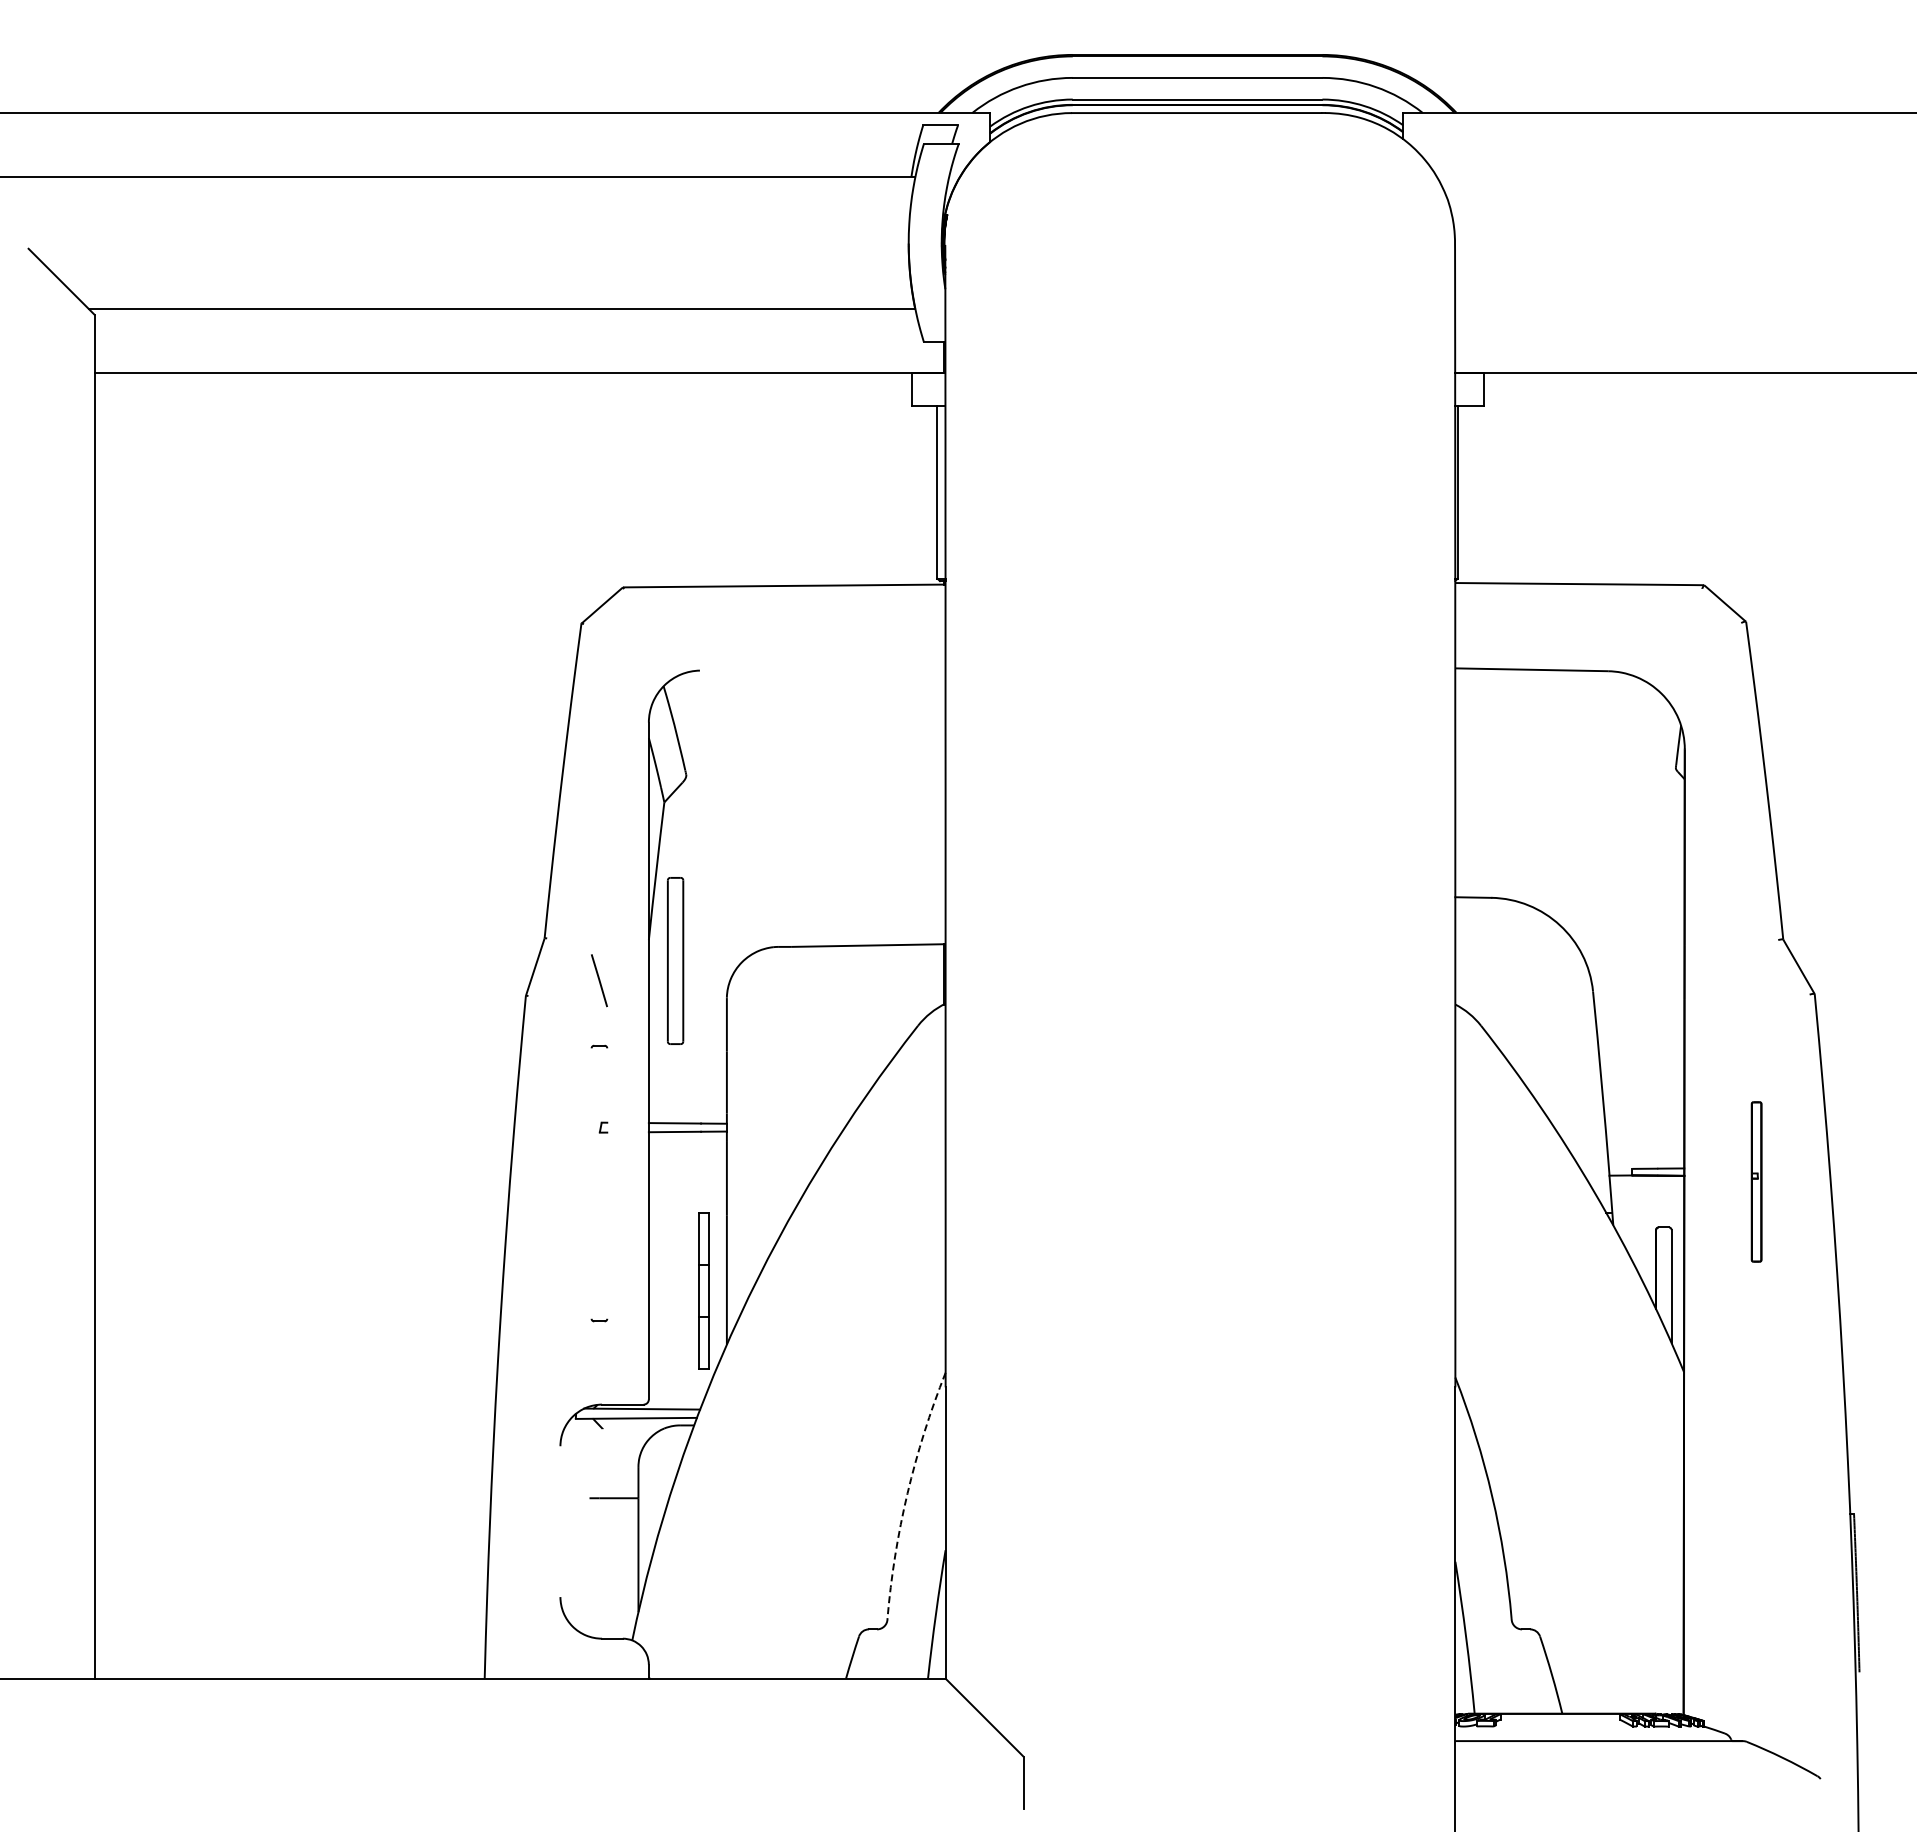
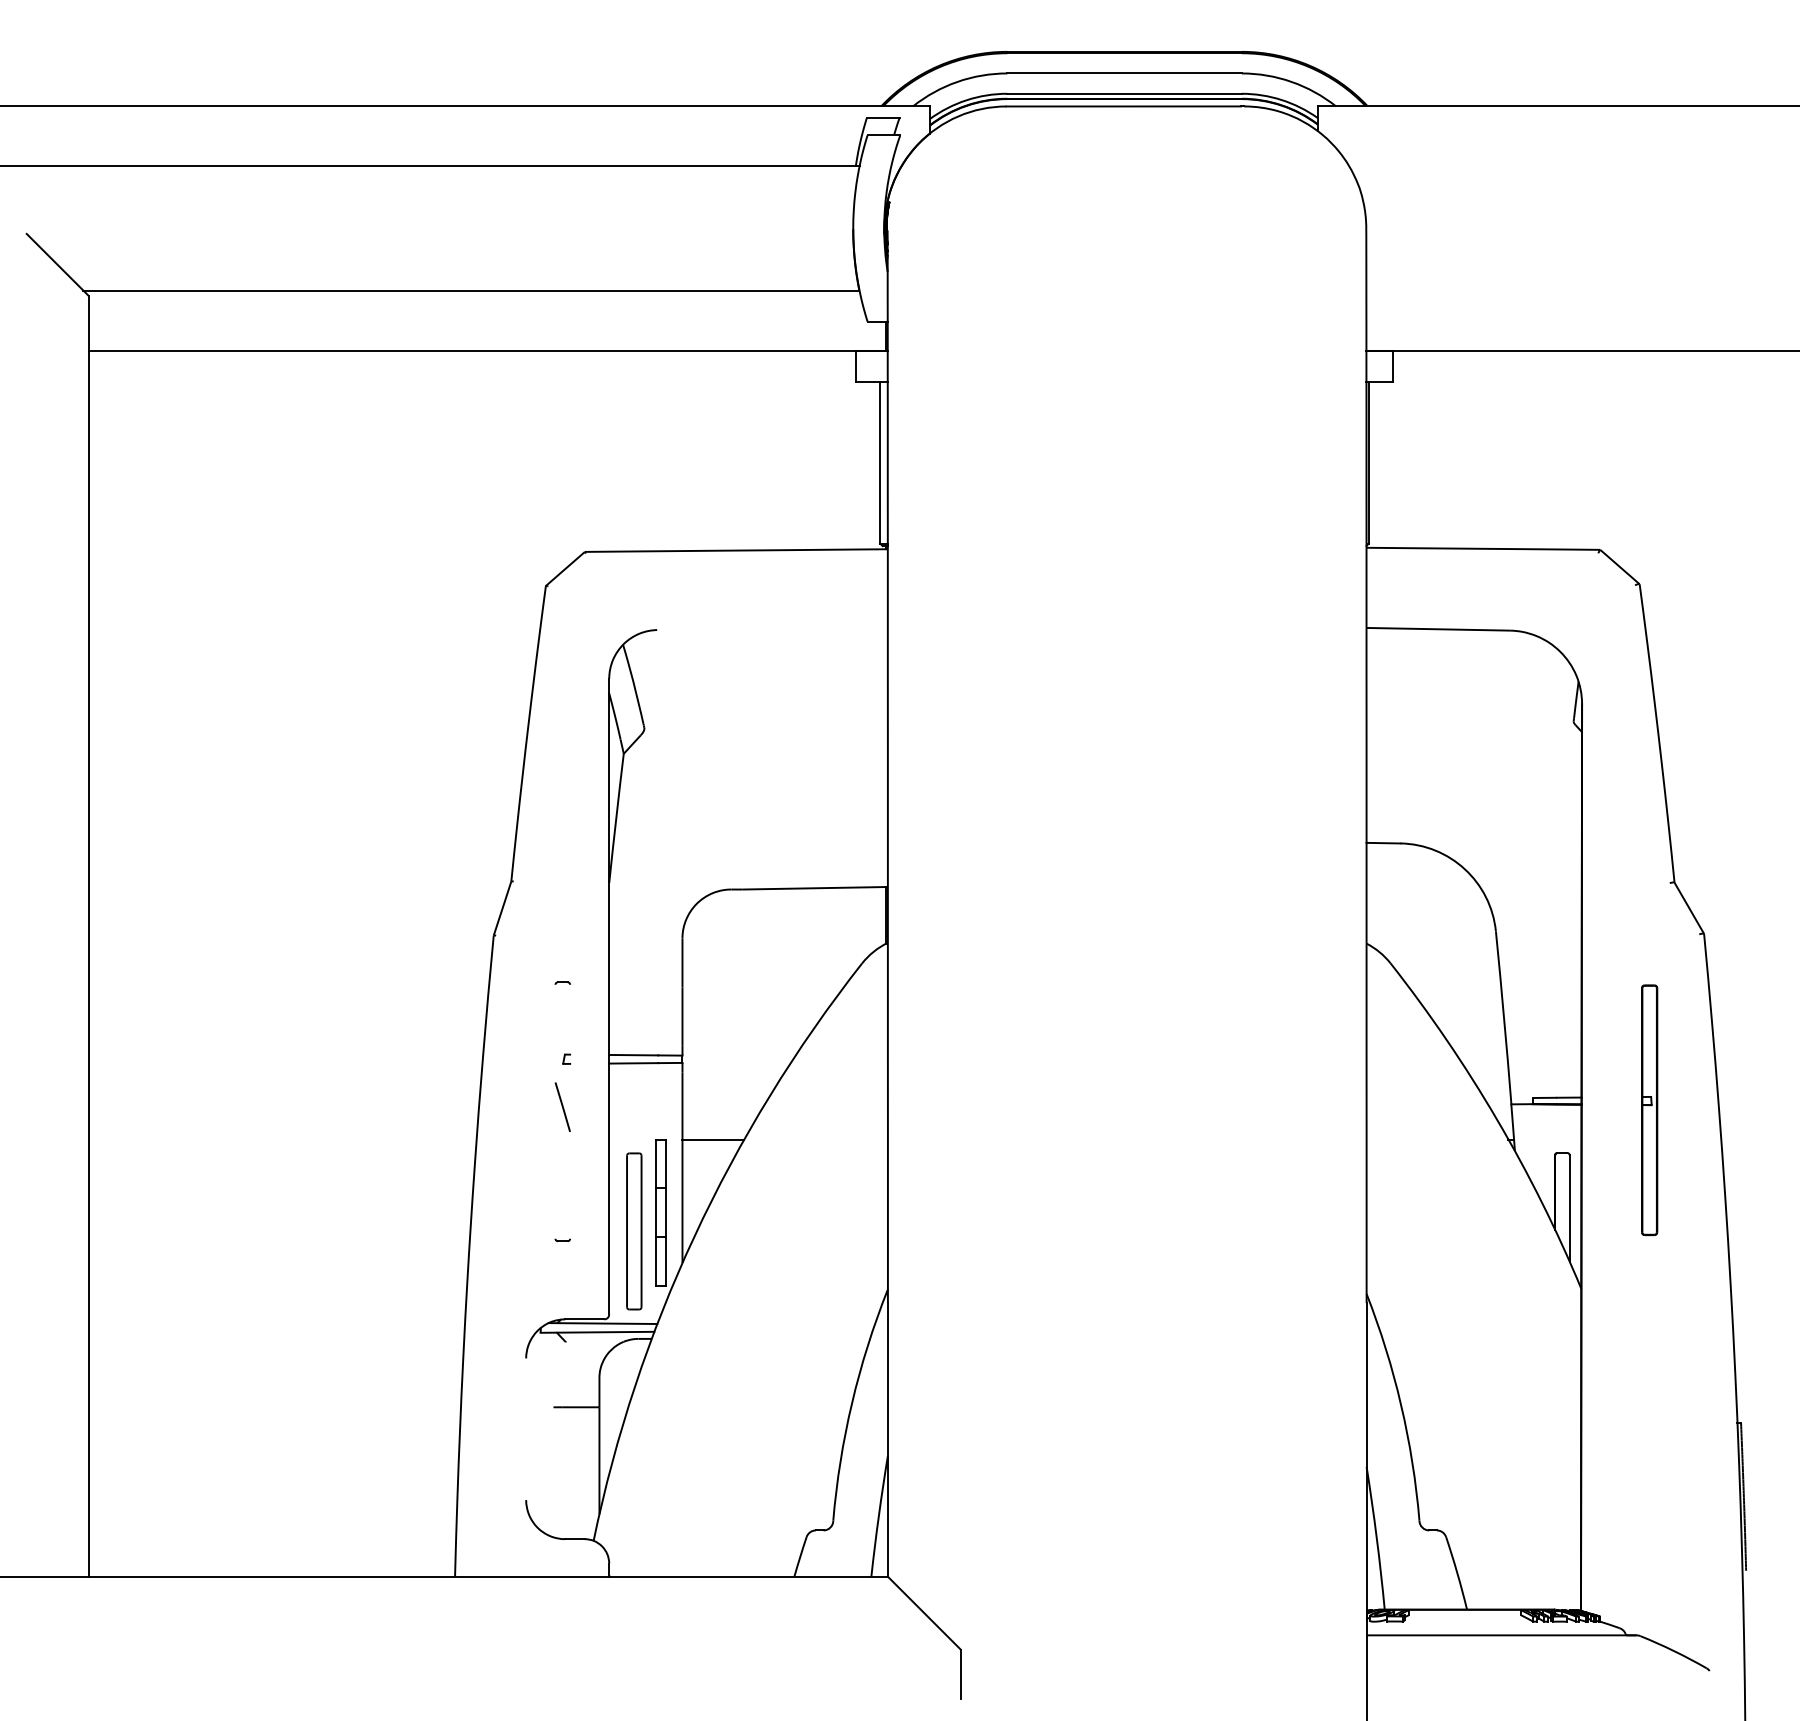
part: (675, 960) -> (634, 1230), moved
line: (599, 980) -> (562, 1107), moved
part: (1756, 1181) -> (1649, 1109), size x1.67
line: (759, 1213) -> (713, 1139), added
arc: (907, 1493) -> (852, 1402), dashed -> solid

